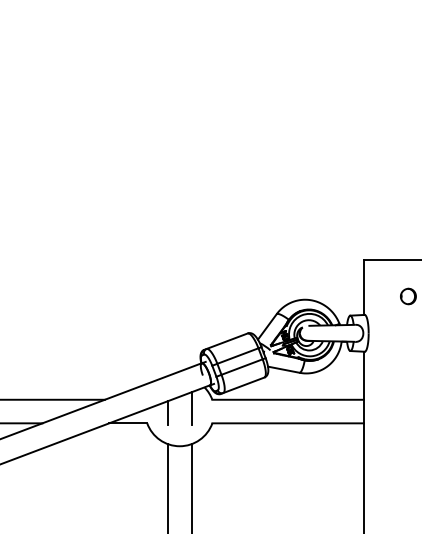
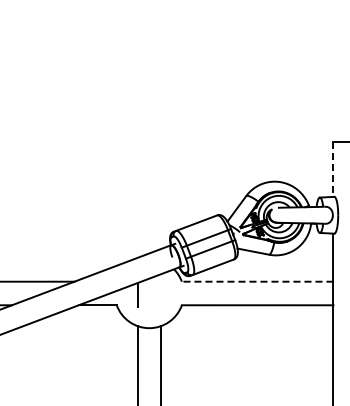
line: (363, 287) -> (333, 169), solid -> dashed
line: (288, 399) -> (258, 281), solid -> dashed
line: (191, 408) -> (161, 290), removed

